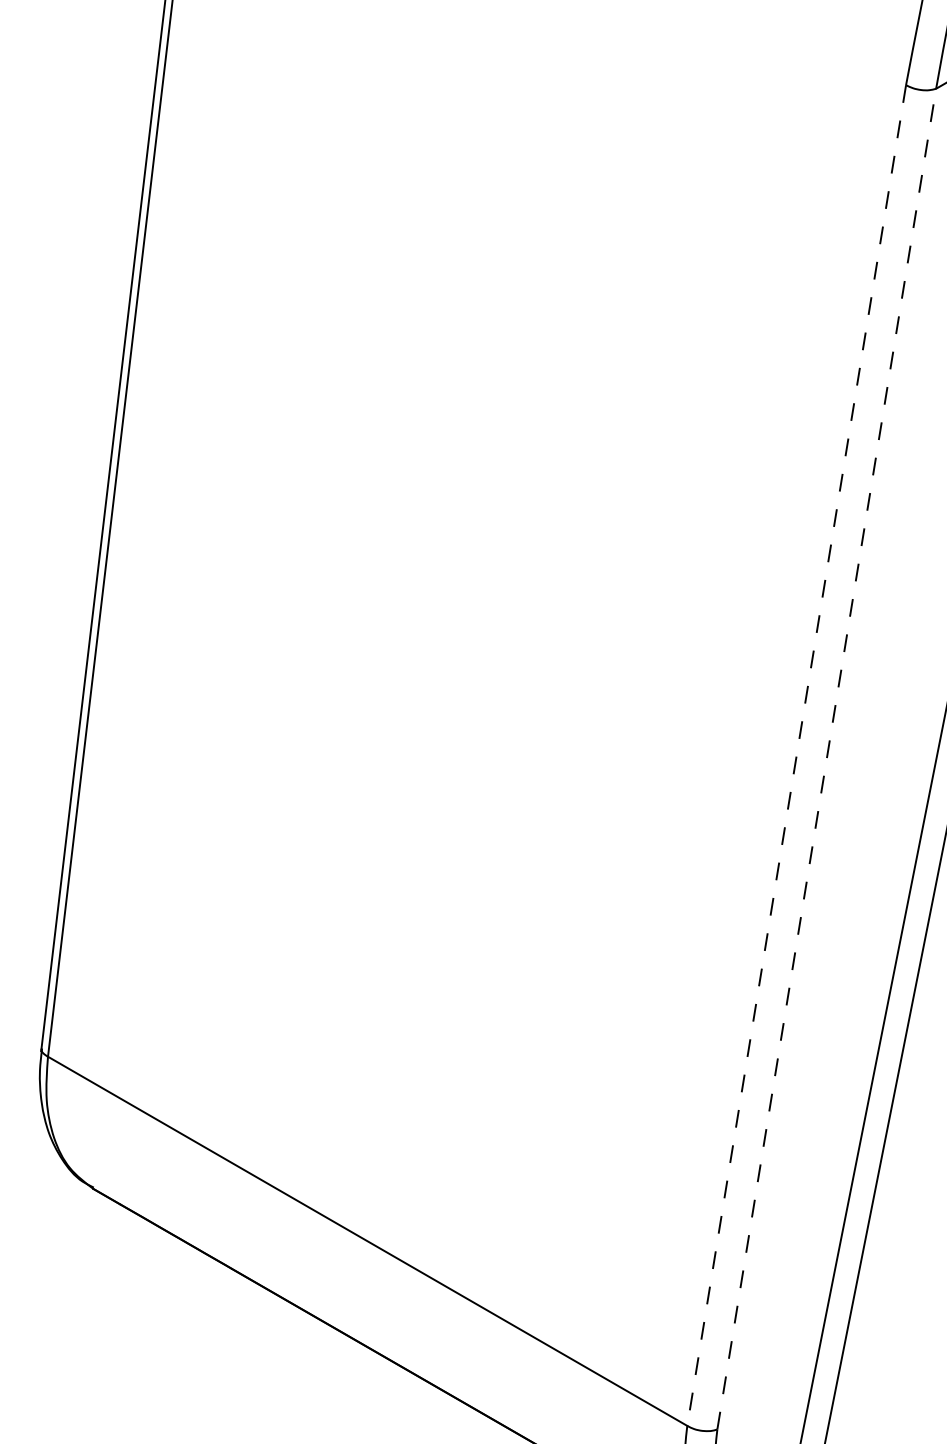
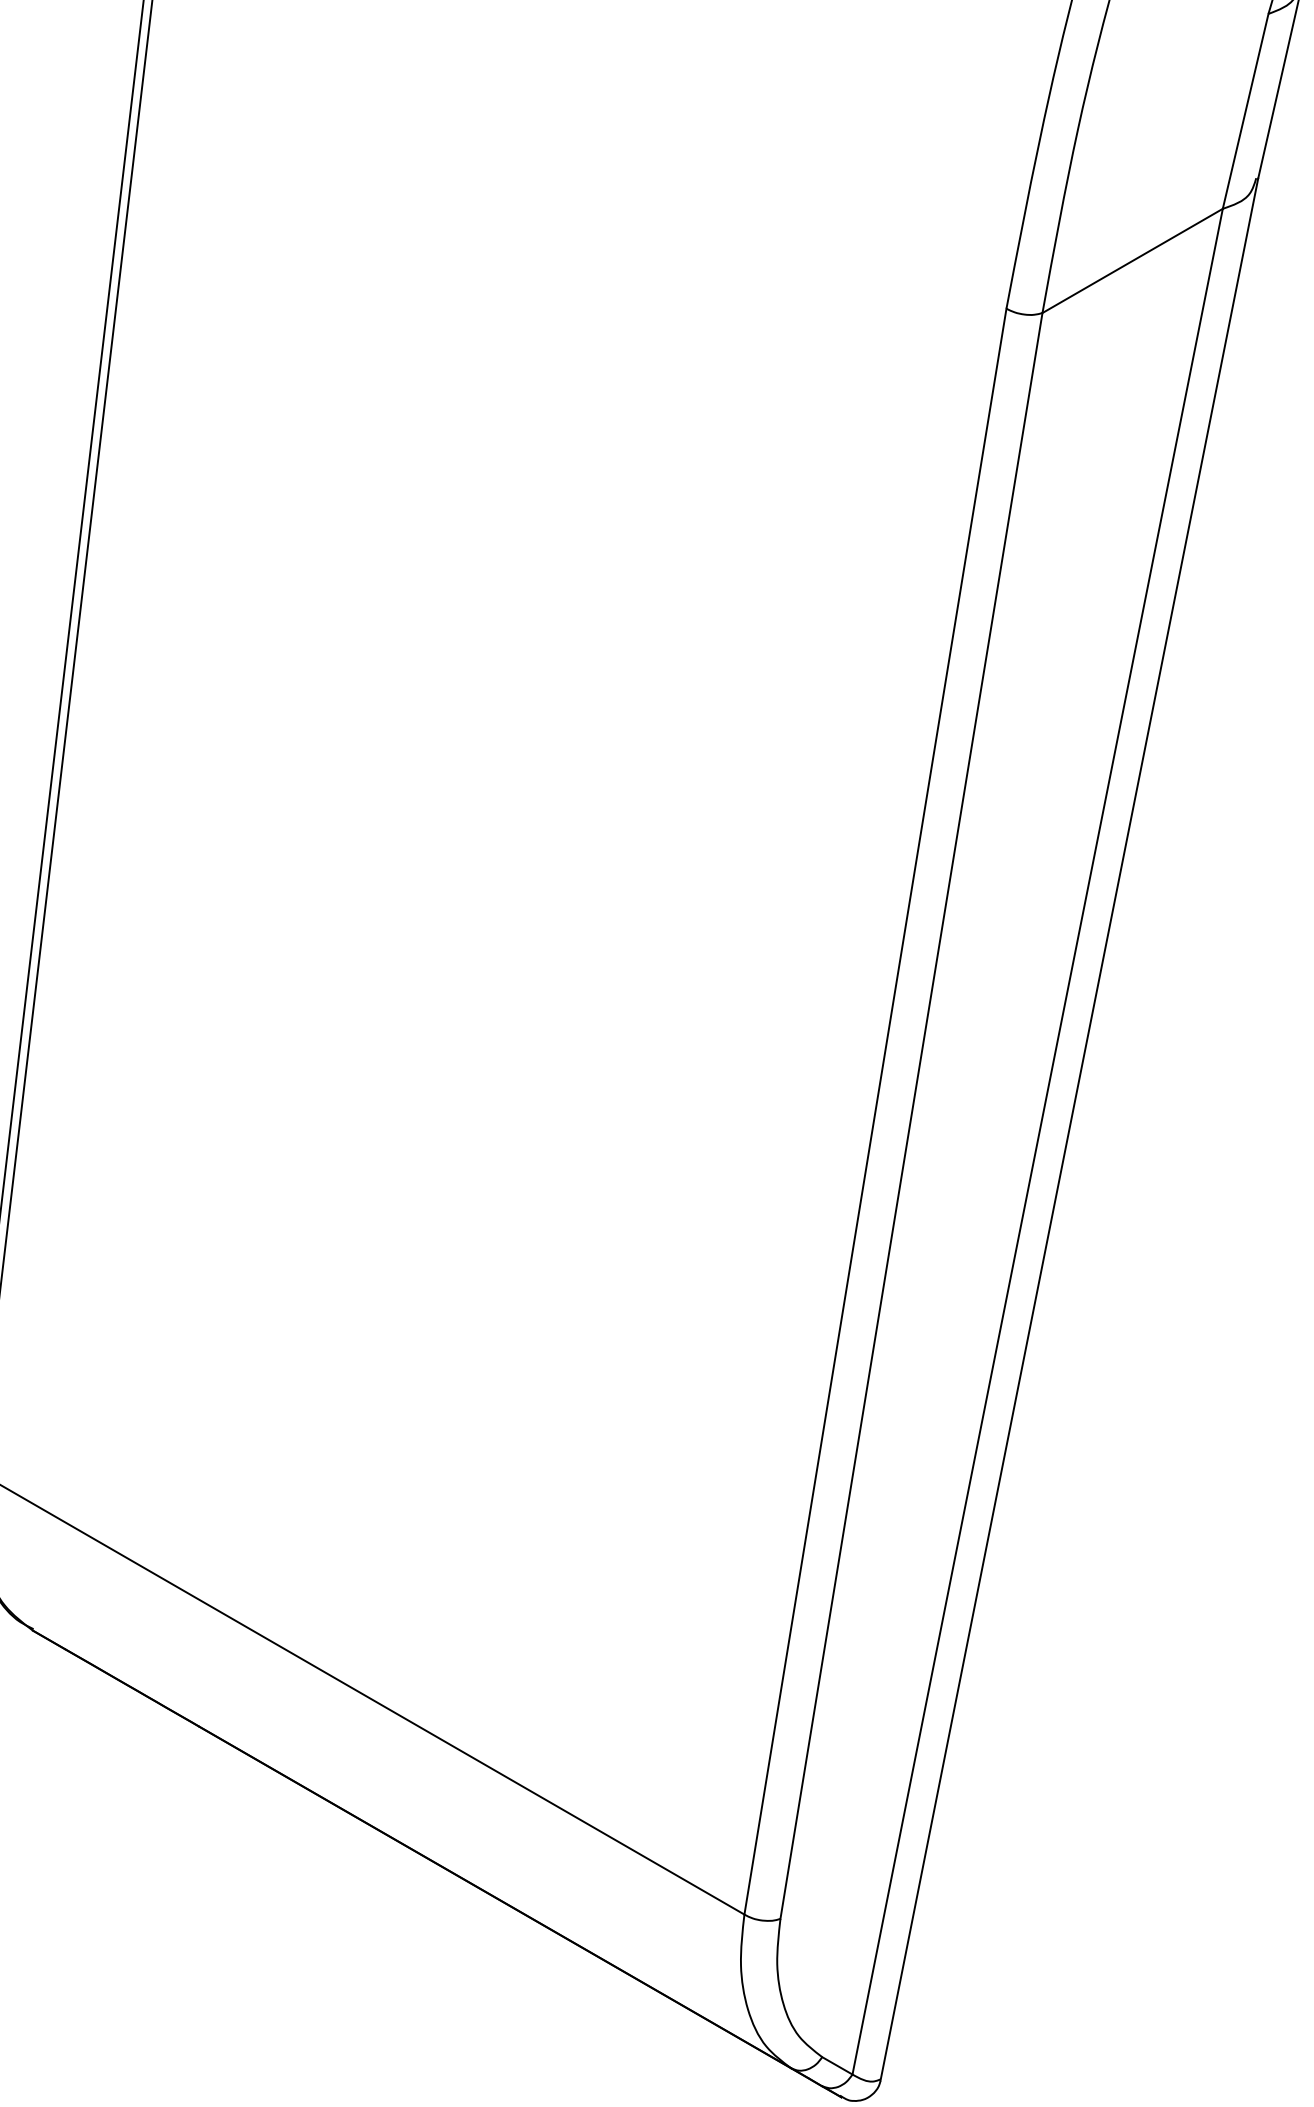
line: (796, 755) -> (875, 1111), dashed -> solid
line: (826, 758) -> (911, 1115), dashed -> solid

